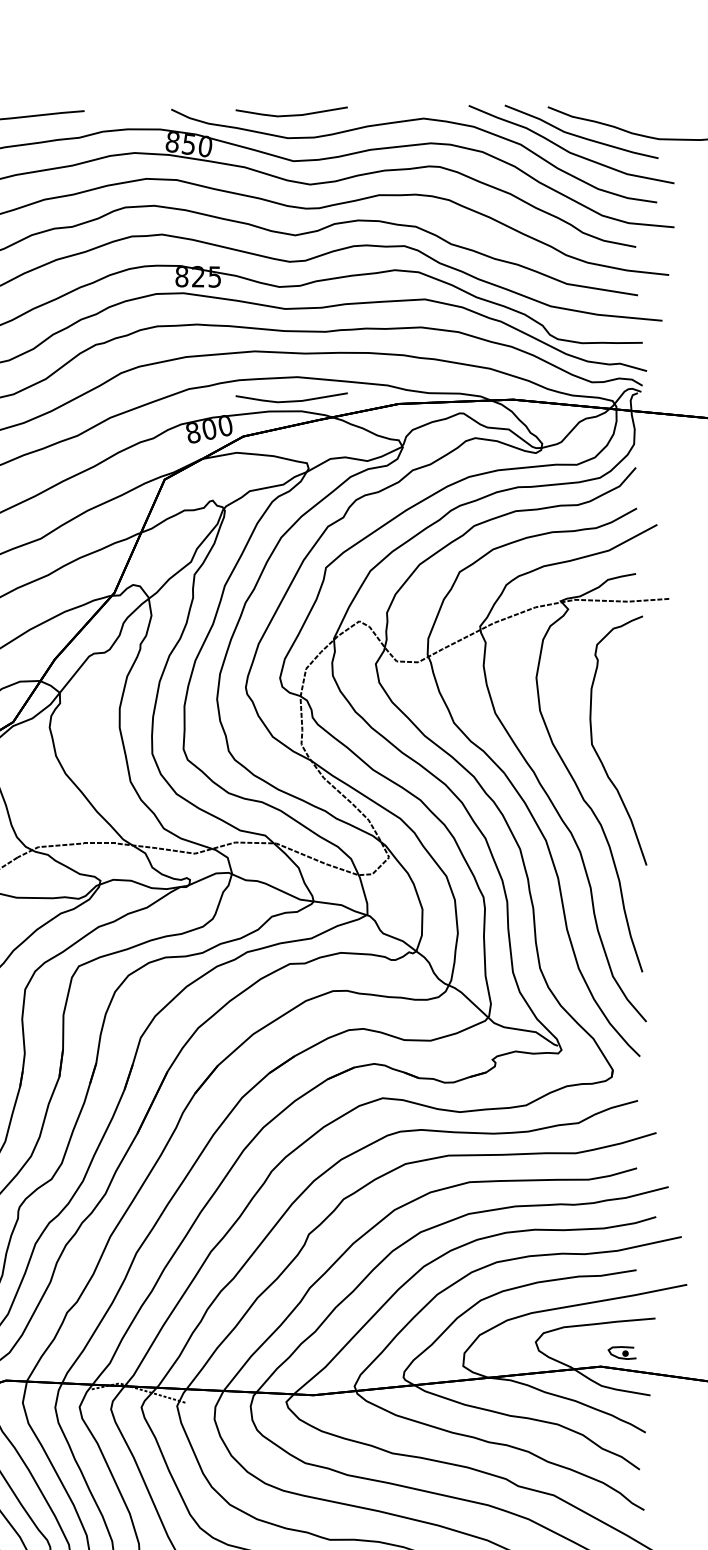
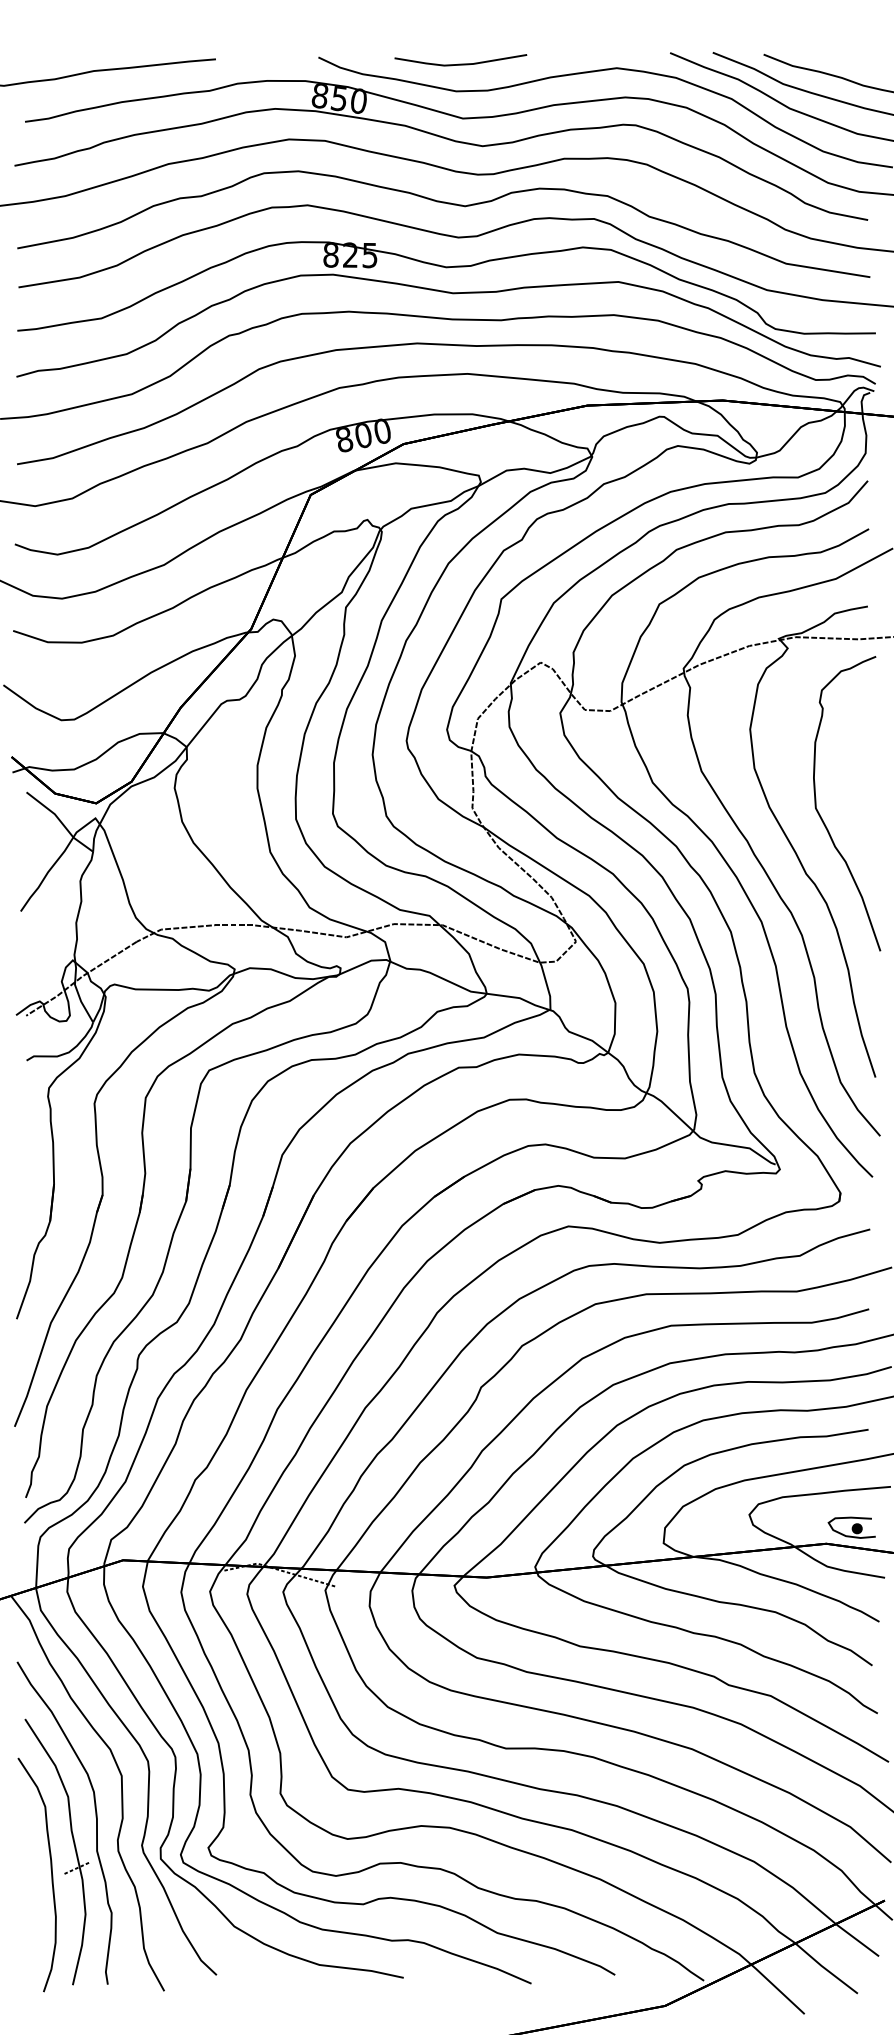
line: (291, 400) -> (460, 401), removed
part: (622, 1352) -> (851, 1527), size x1.43

